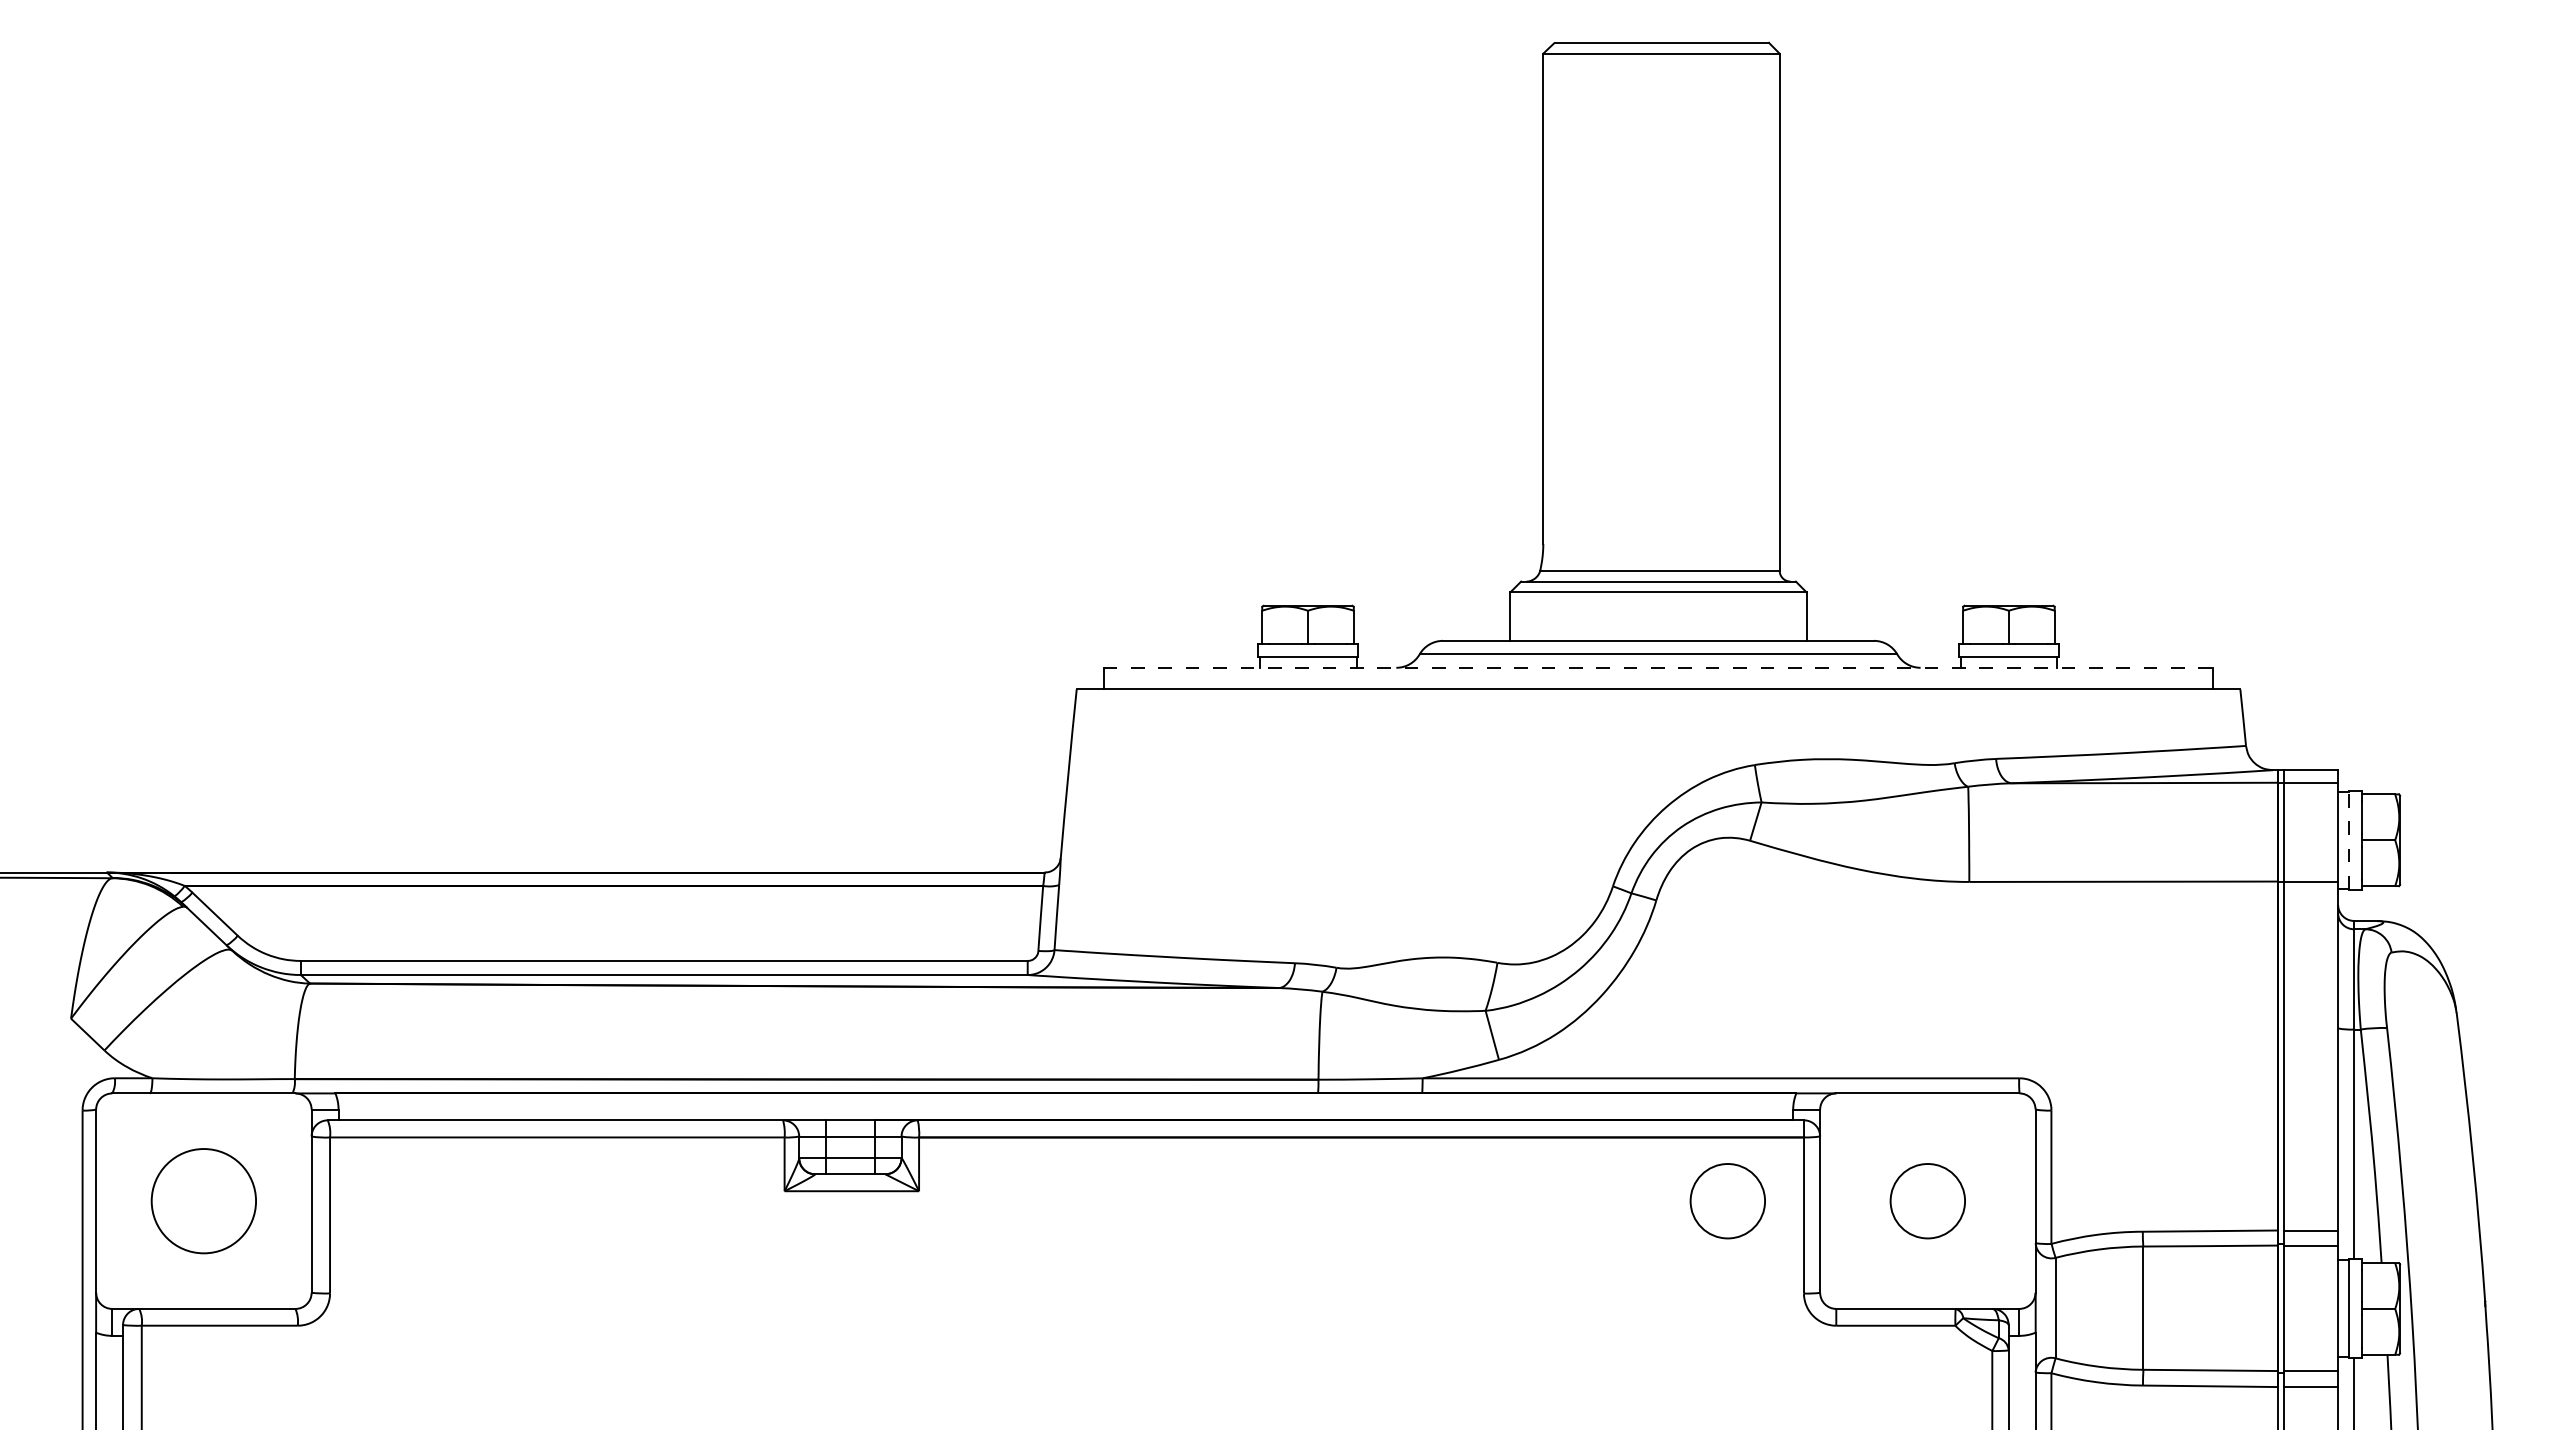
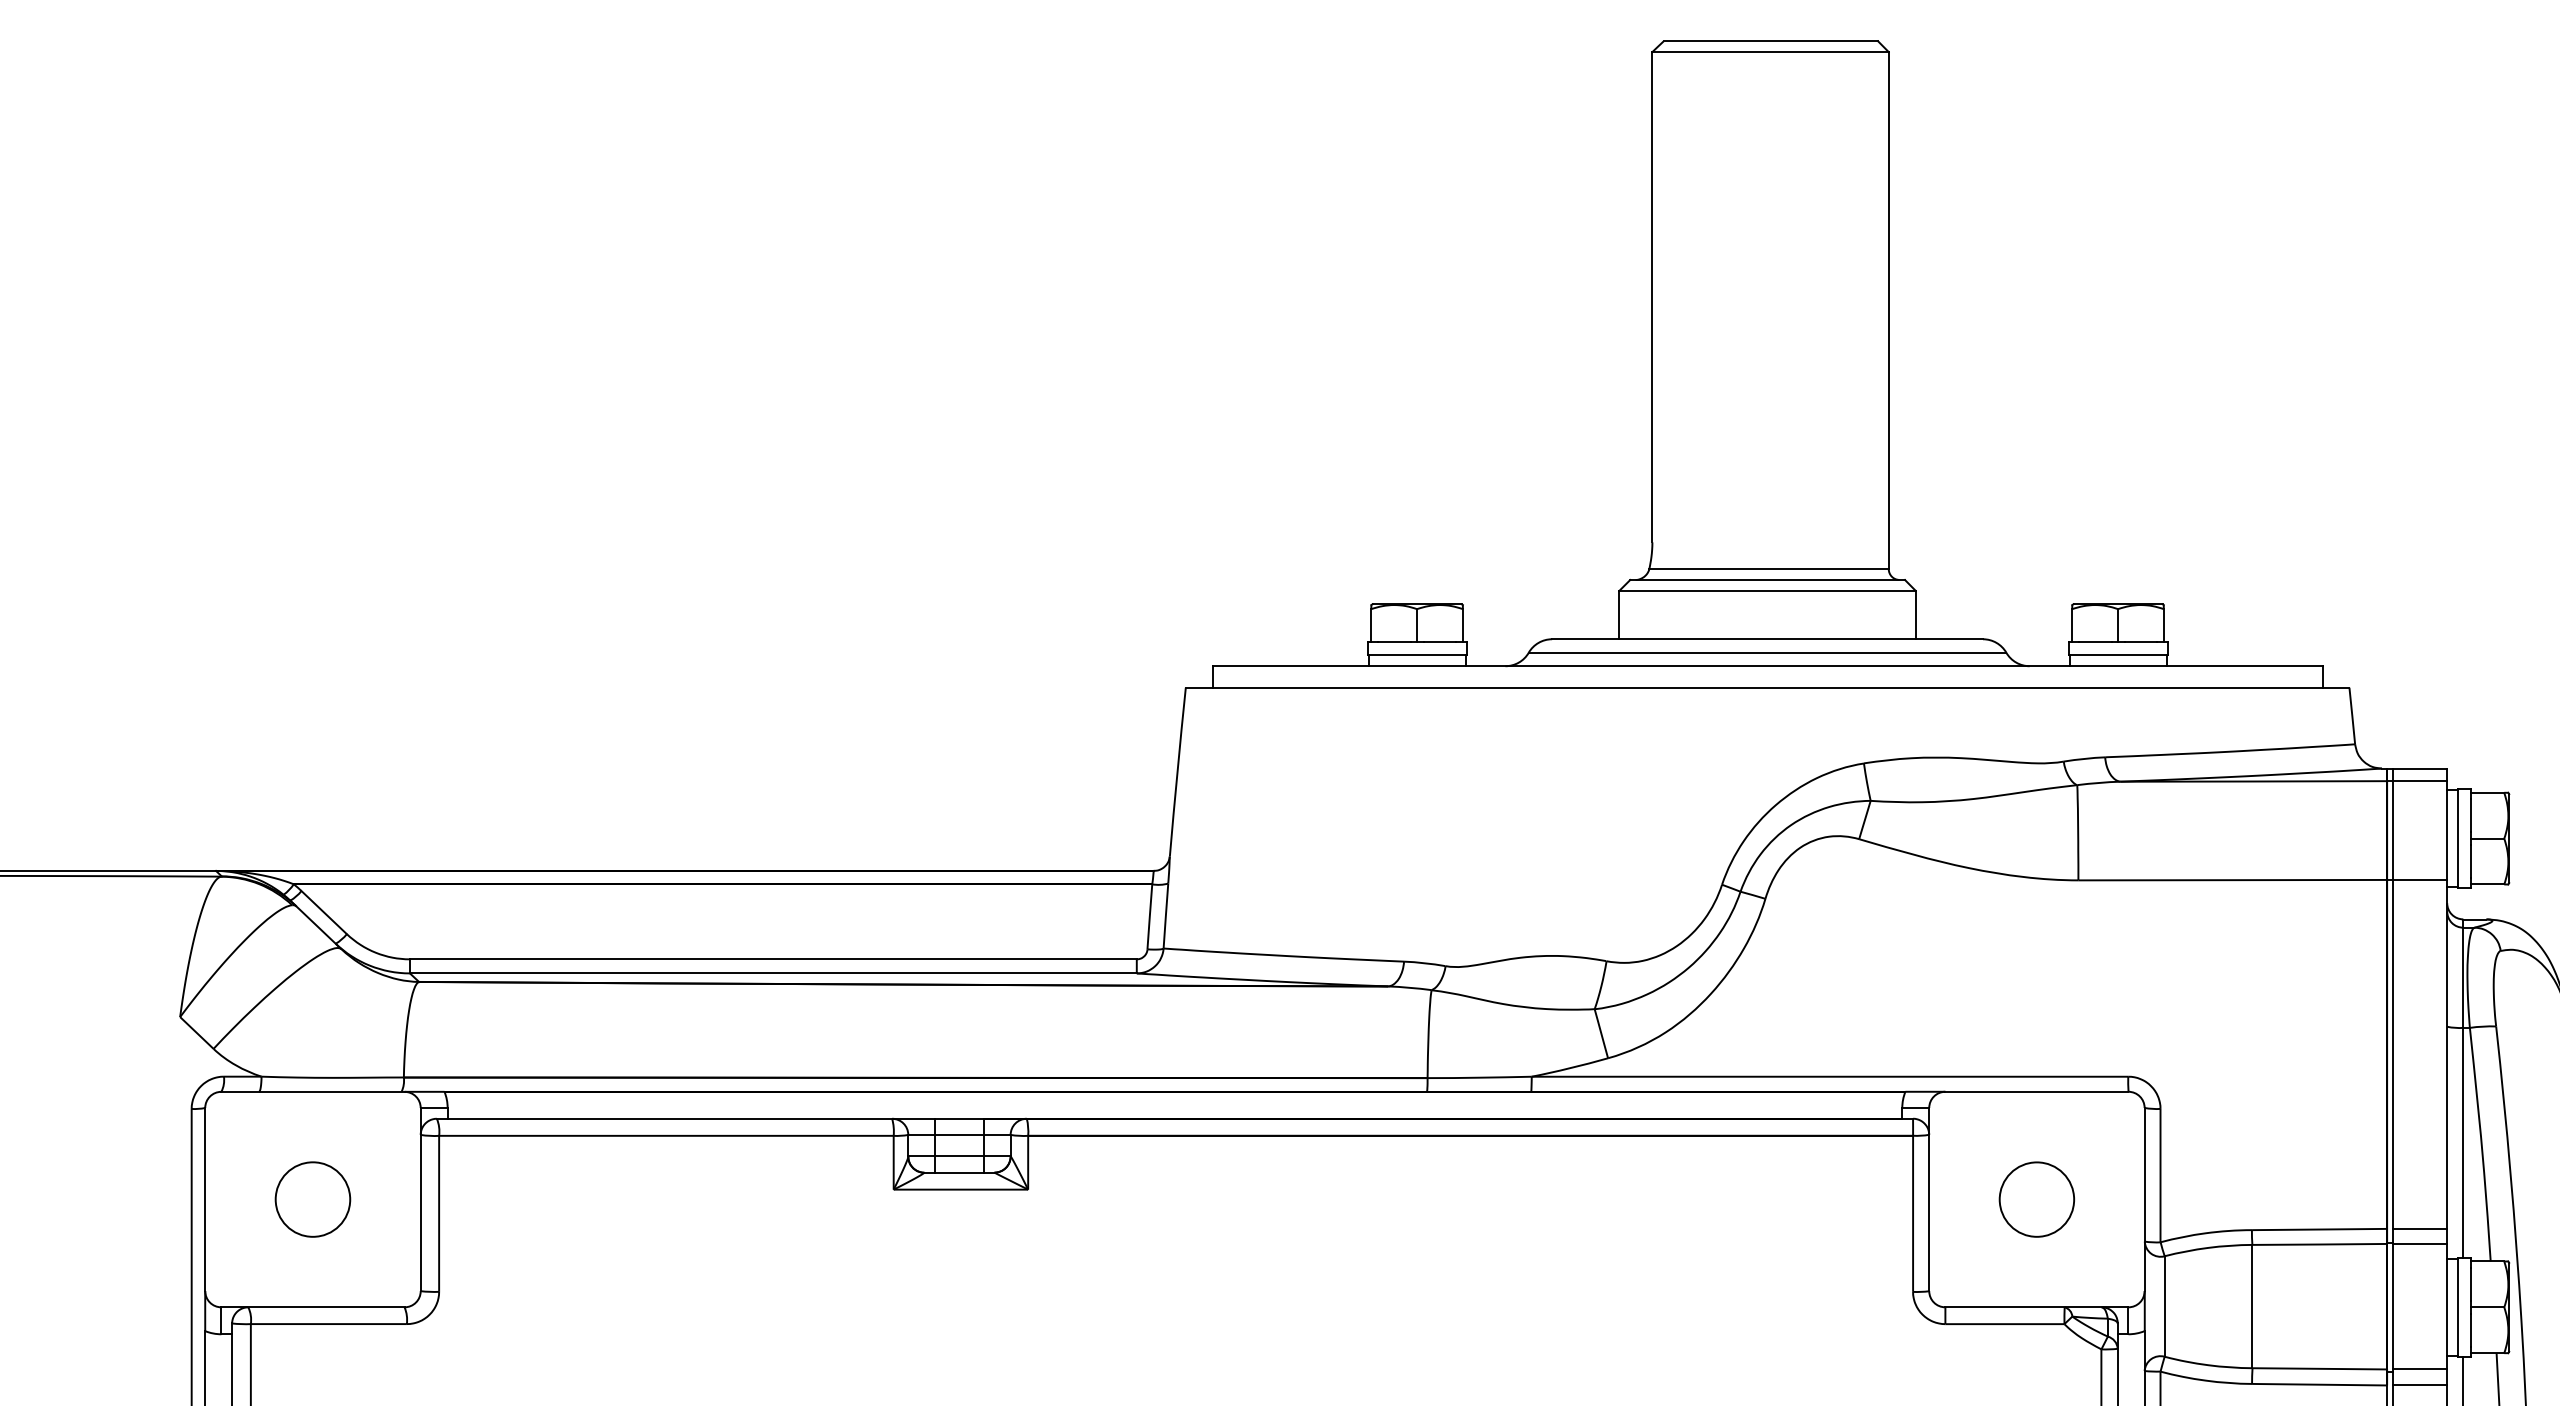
line: (1658, 667) -> (1767, 665), dashed -> solid
line: (2348, 840) -> (2457, 838), dashed -> solid
circle: (203, 1200) -> (312, 1198), size x0.71
circle: (1727, 1201) -> (1836, 1199), removed

